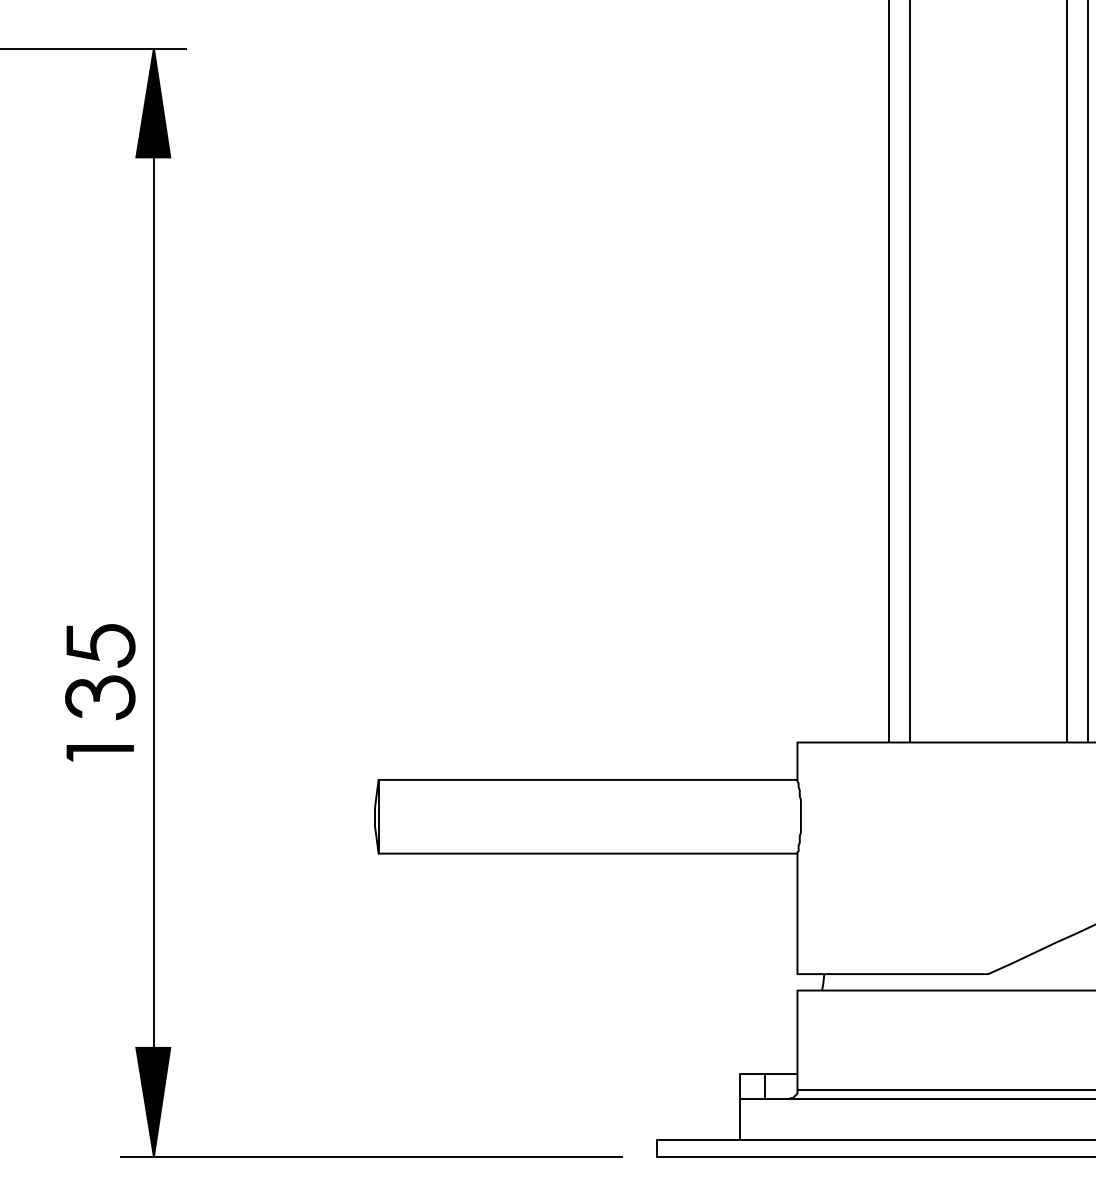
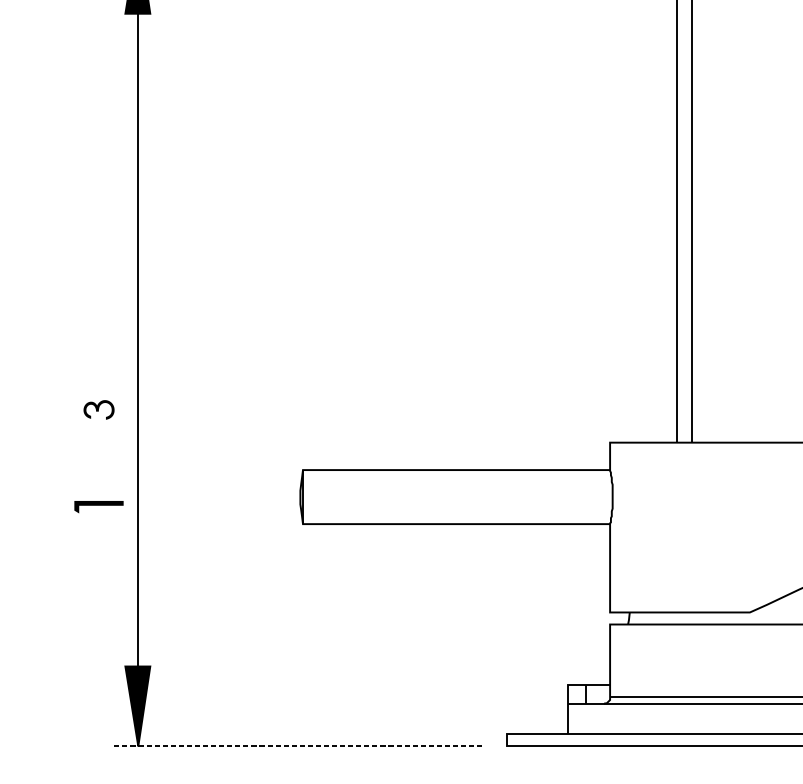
fill: (100, 646) -> (99, 372), removed
part: (100, 697) -> (99, 409), size x0.6
part: (99, 753) -> (98, 507), moved
line: (371, 1156) -> (297, 746), solid -> dashed

